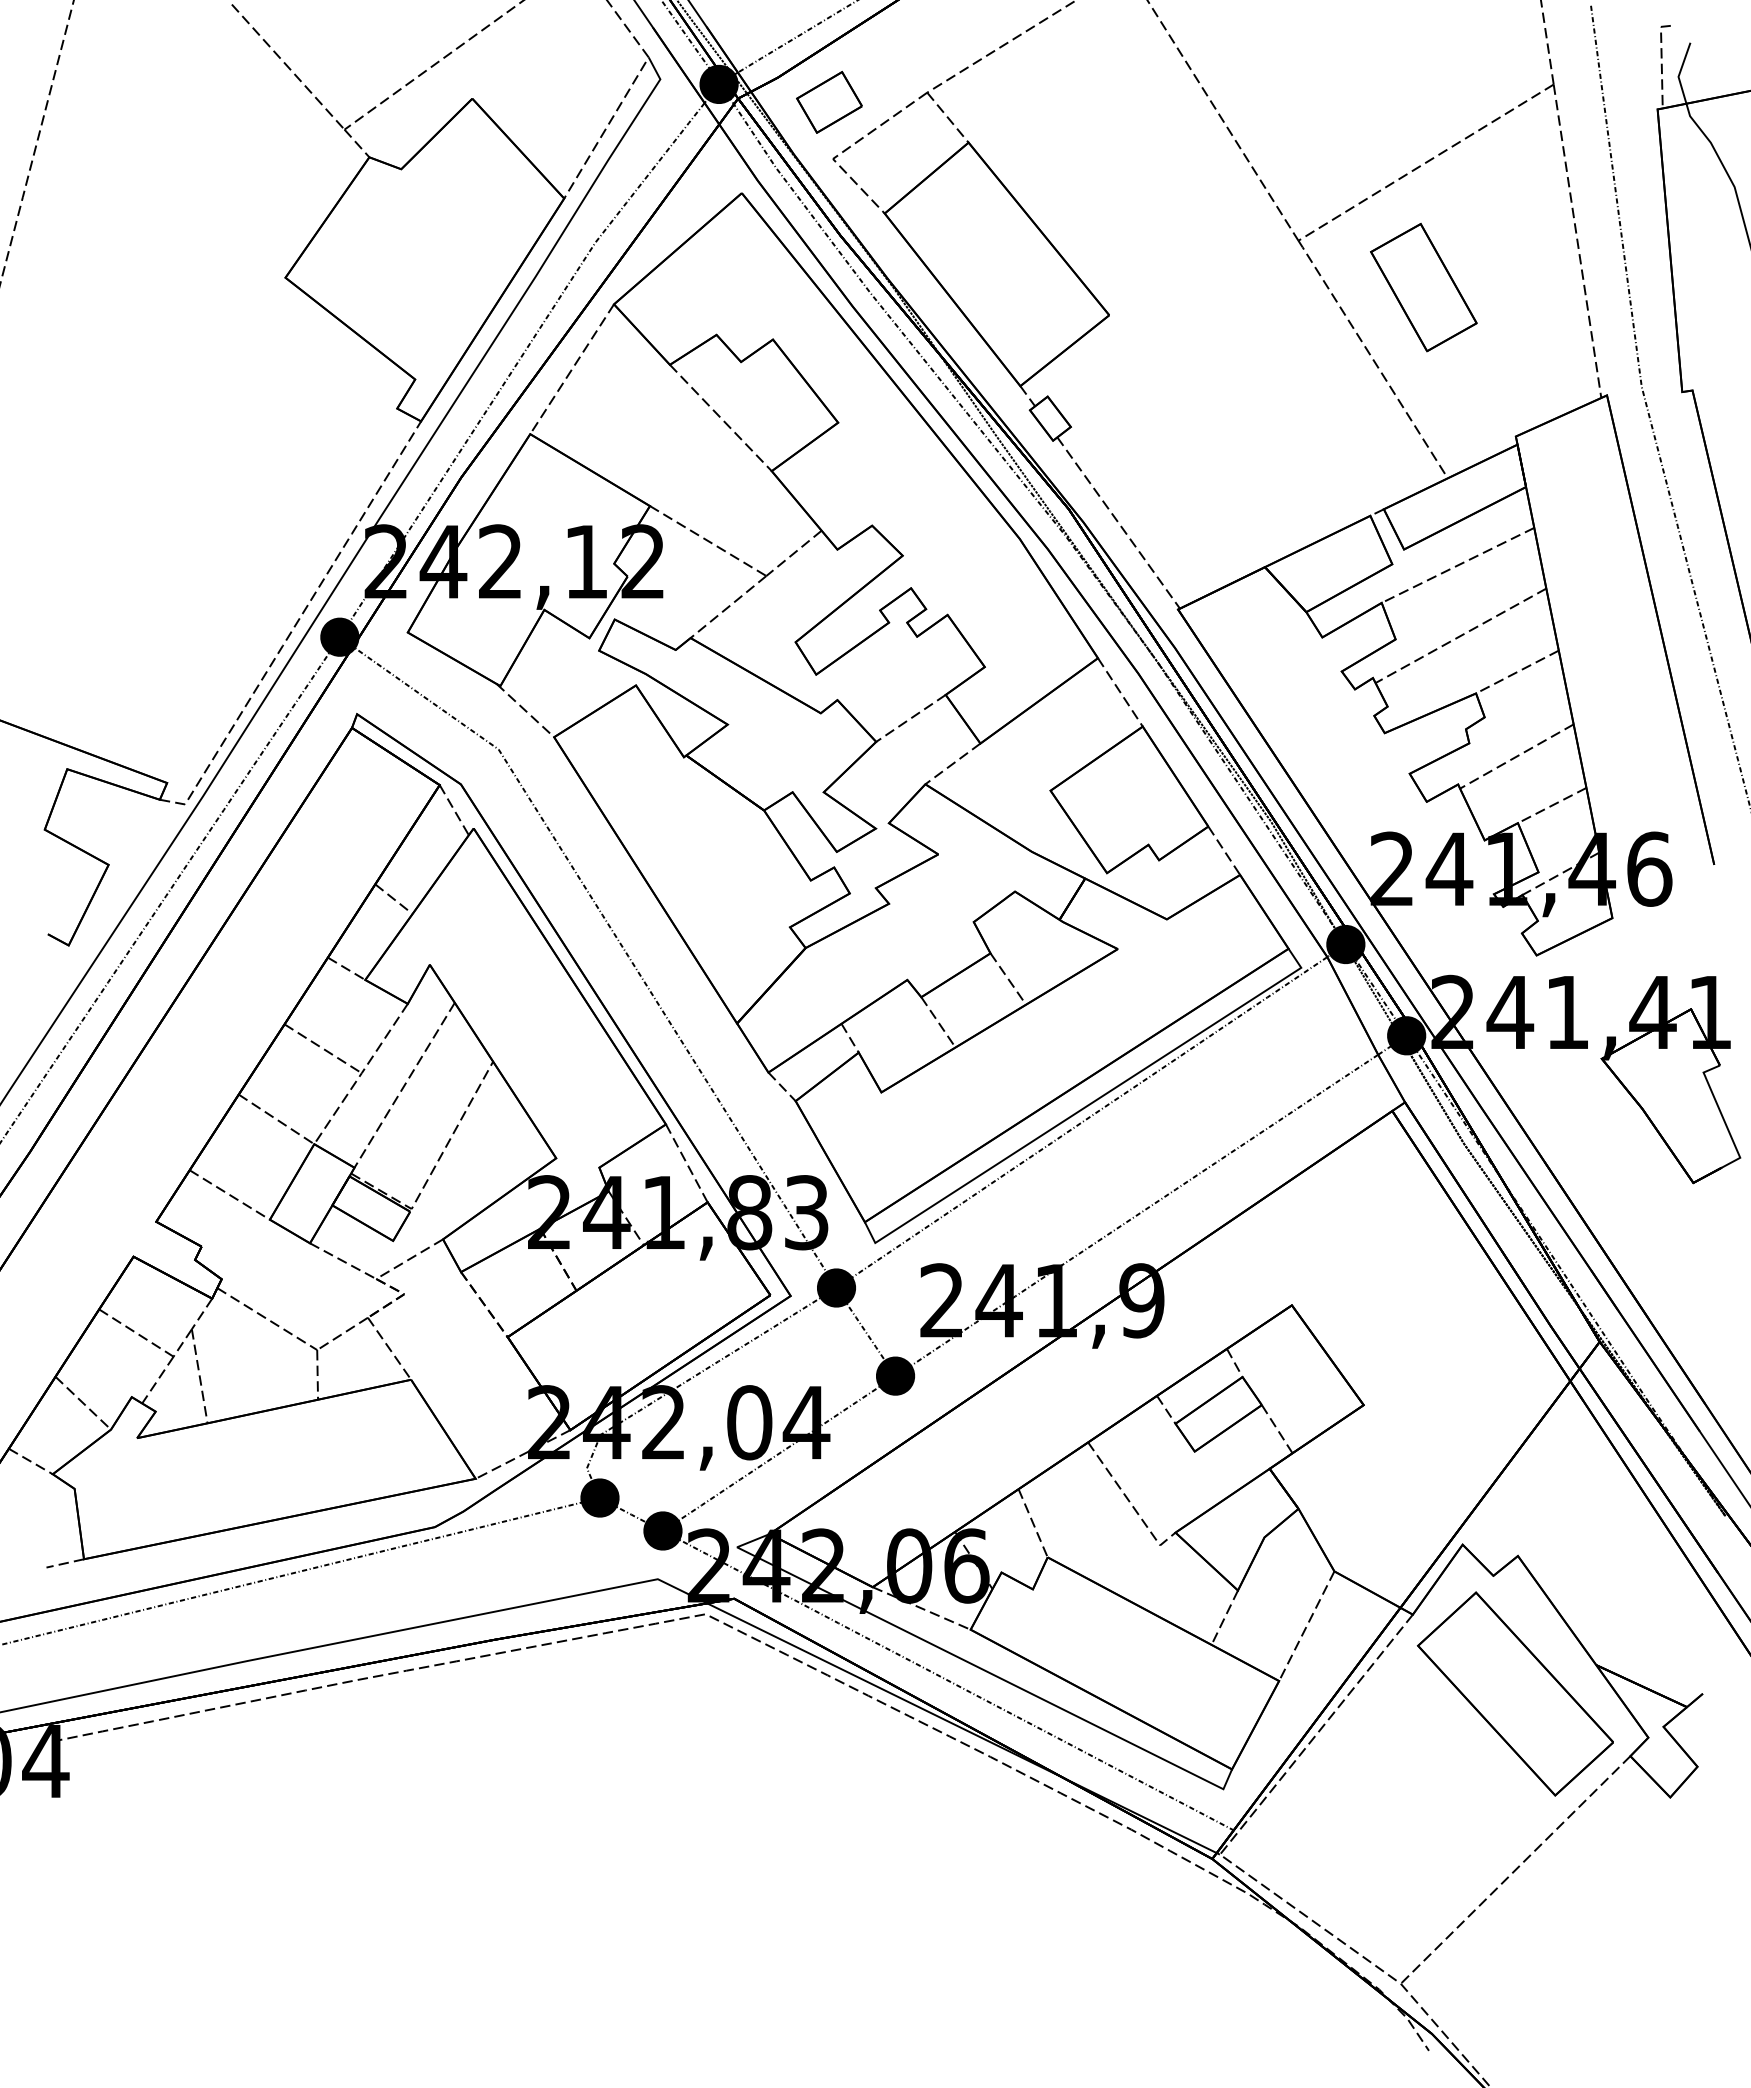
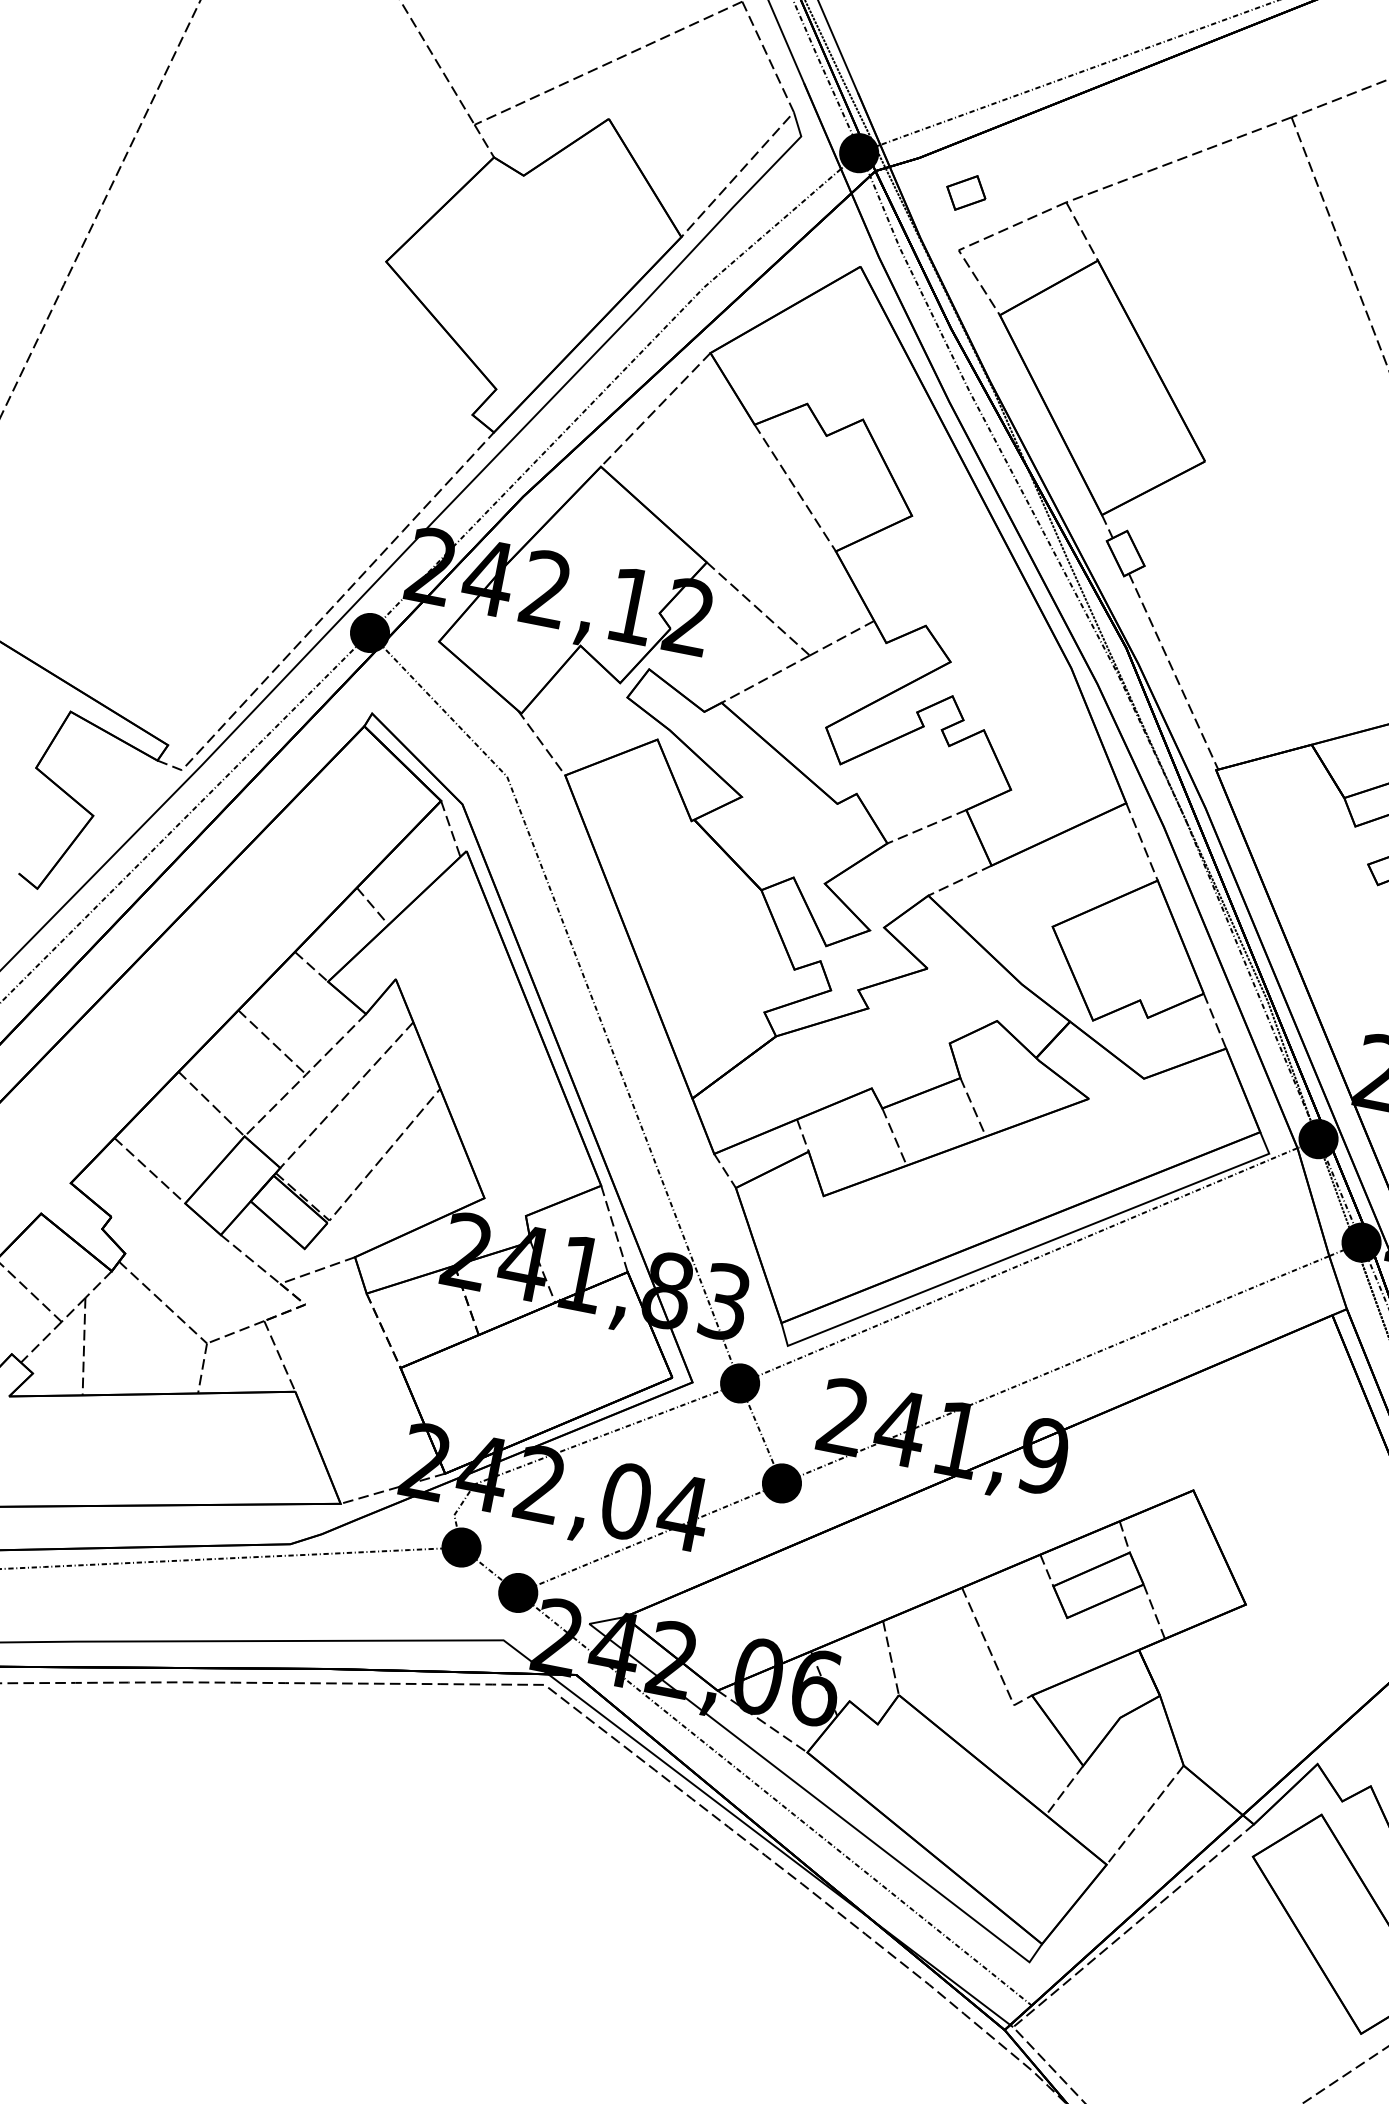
part: (829, 102) -> (966, 193), size x0.6

